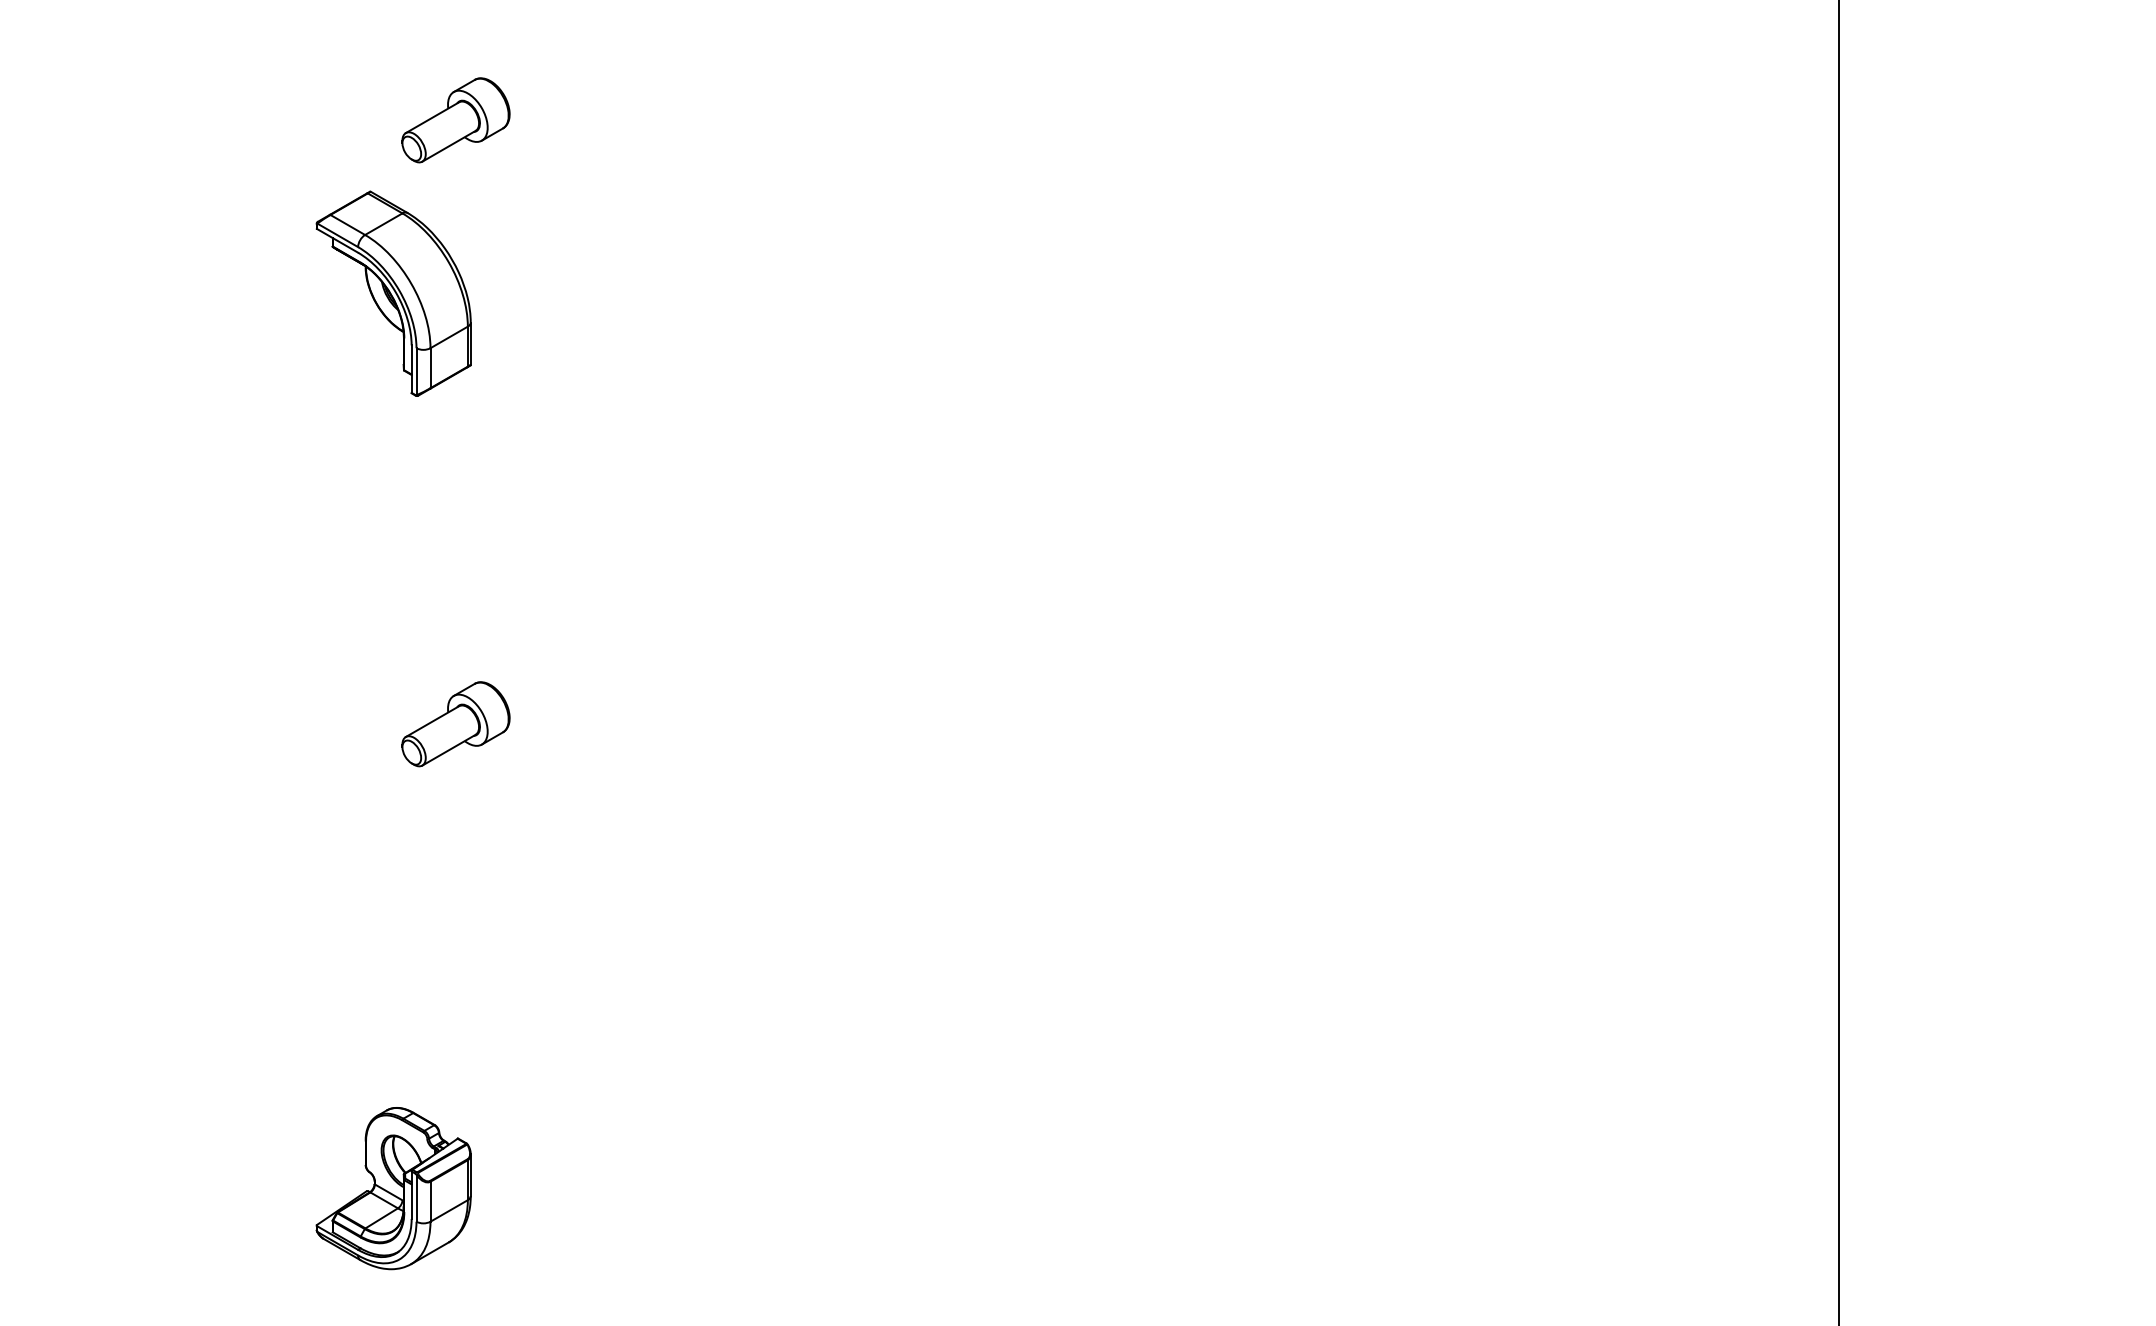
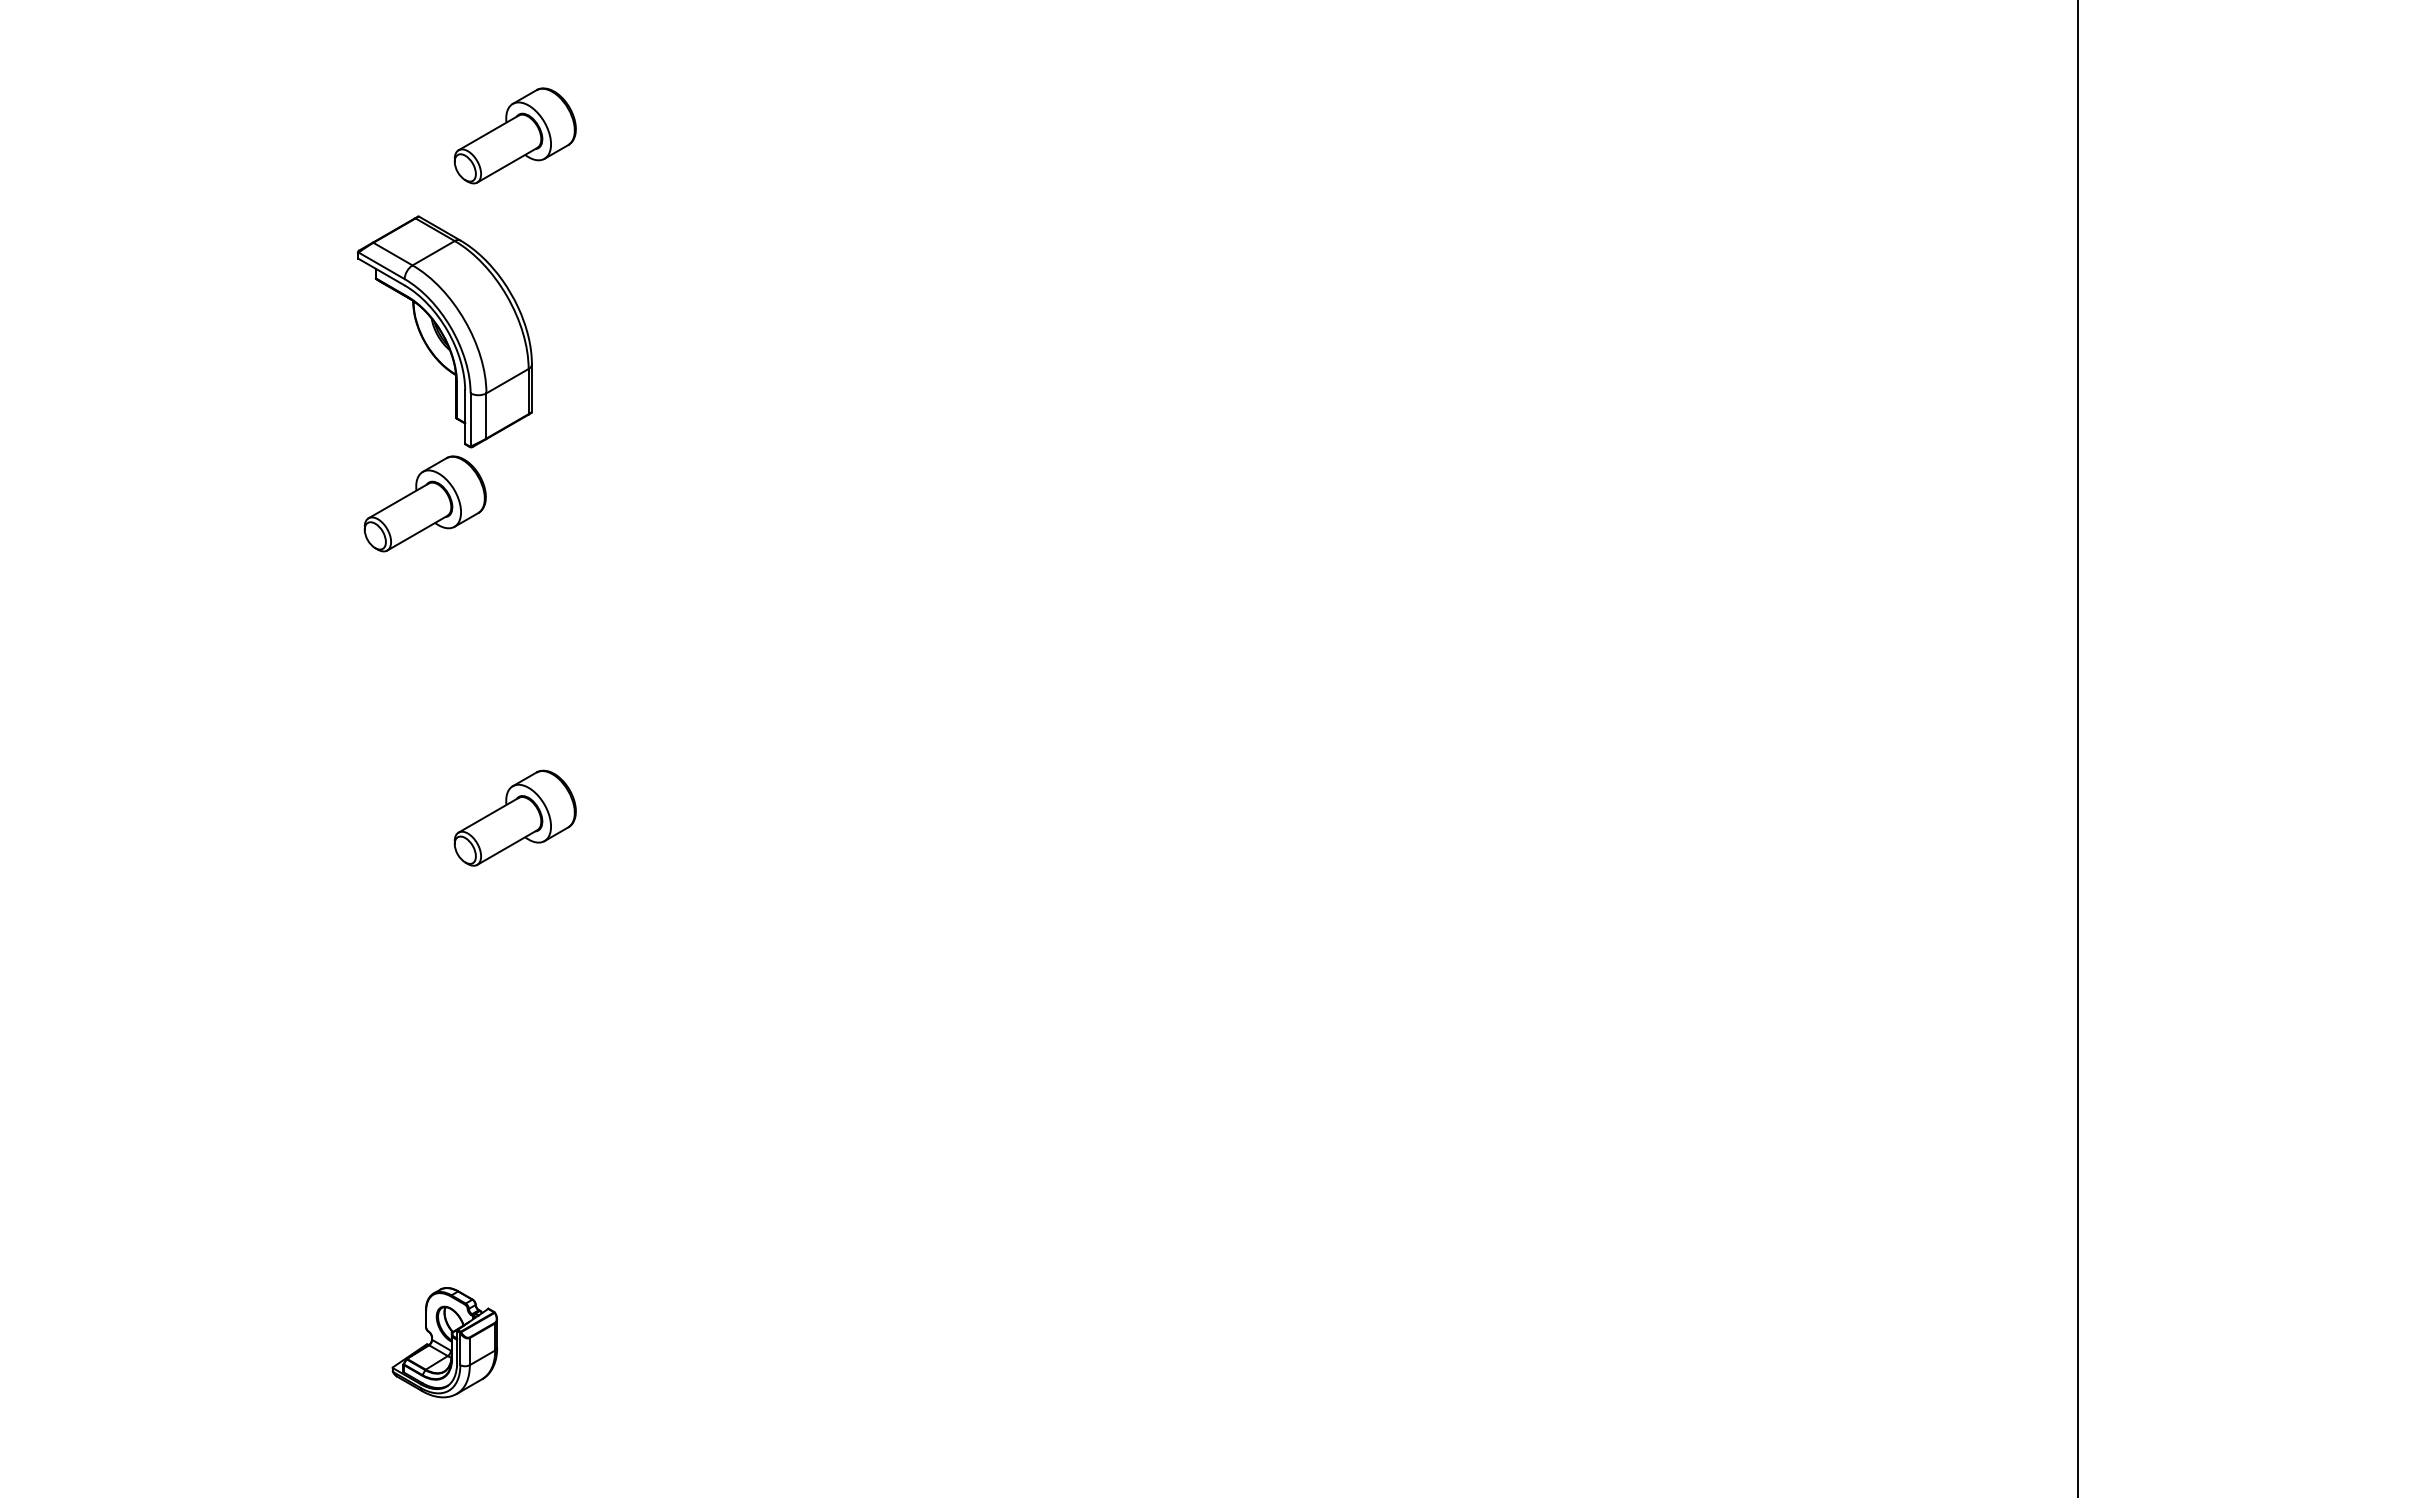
part: (375, 445) -> (424, 503), added
part: (393, 1188) -> (444, 1342), size x0.6

